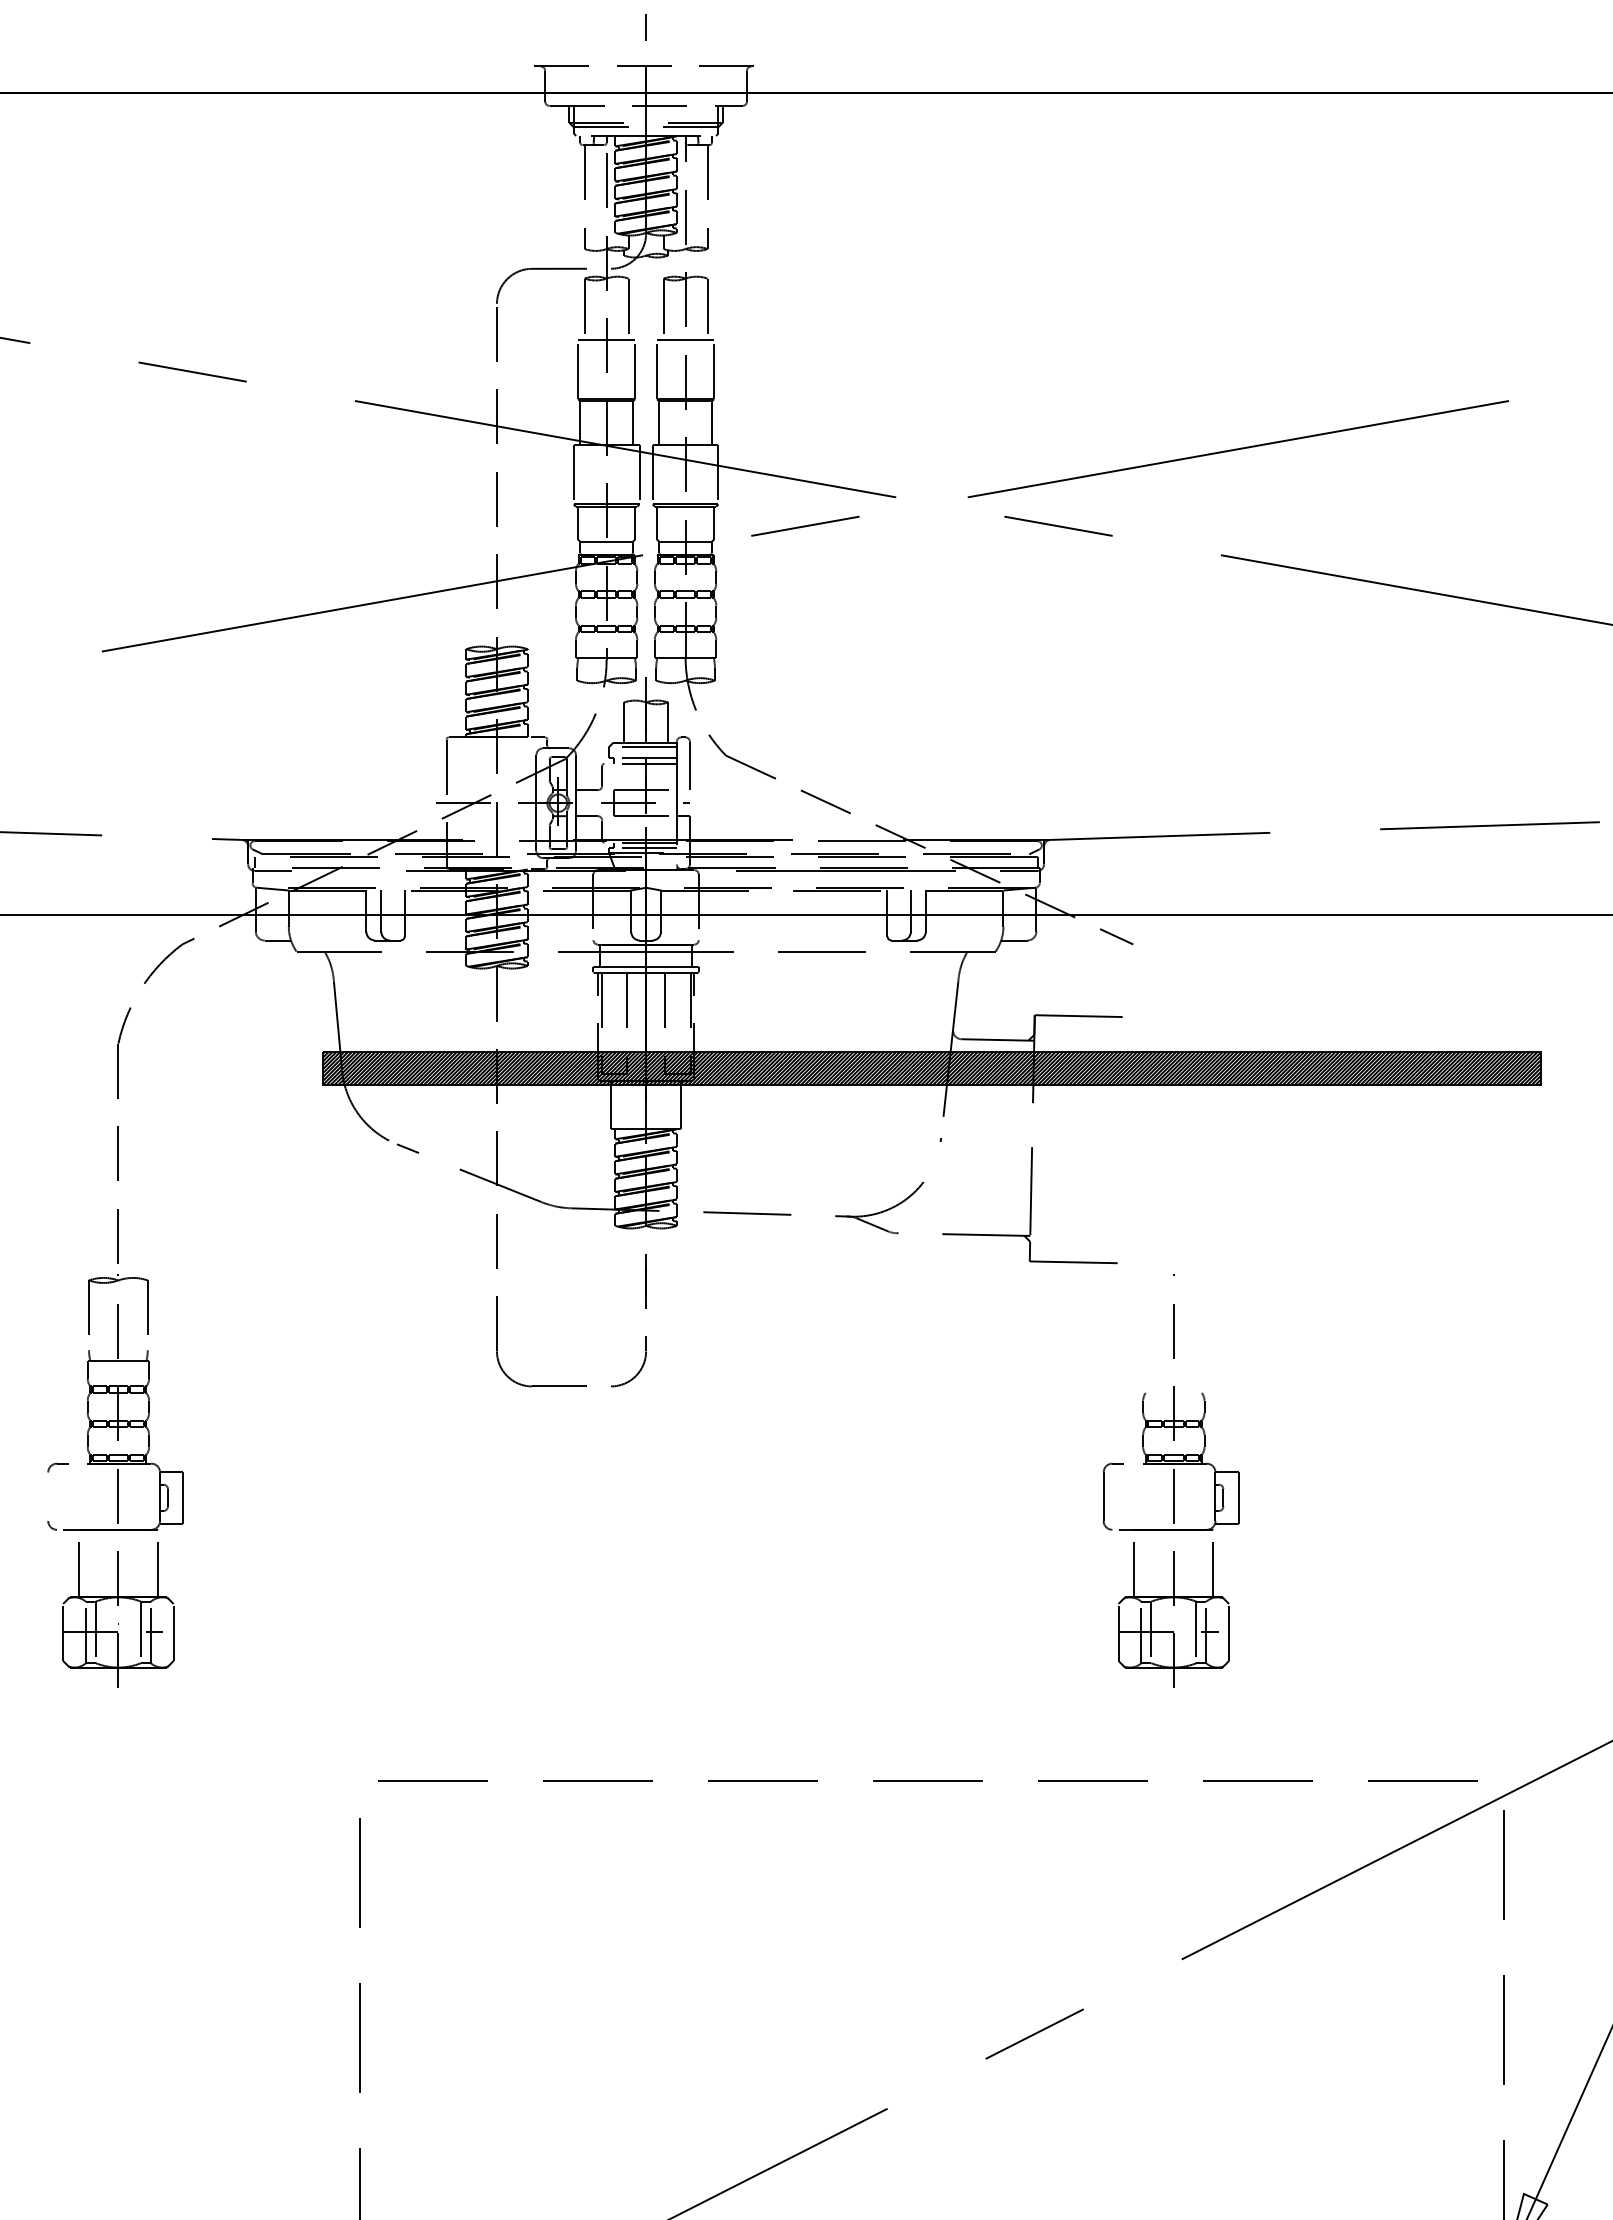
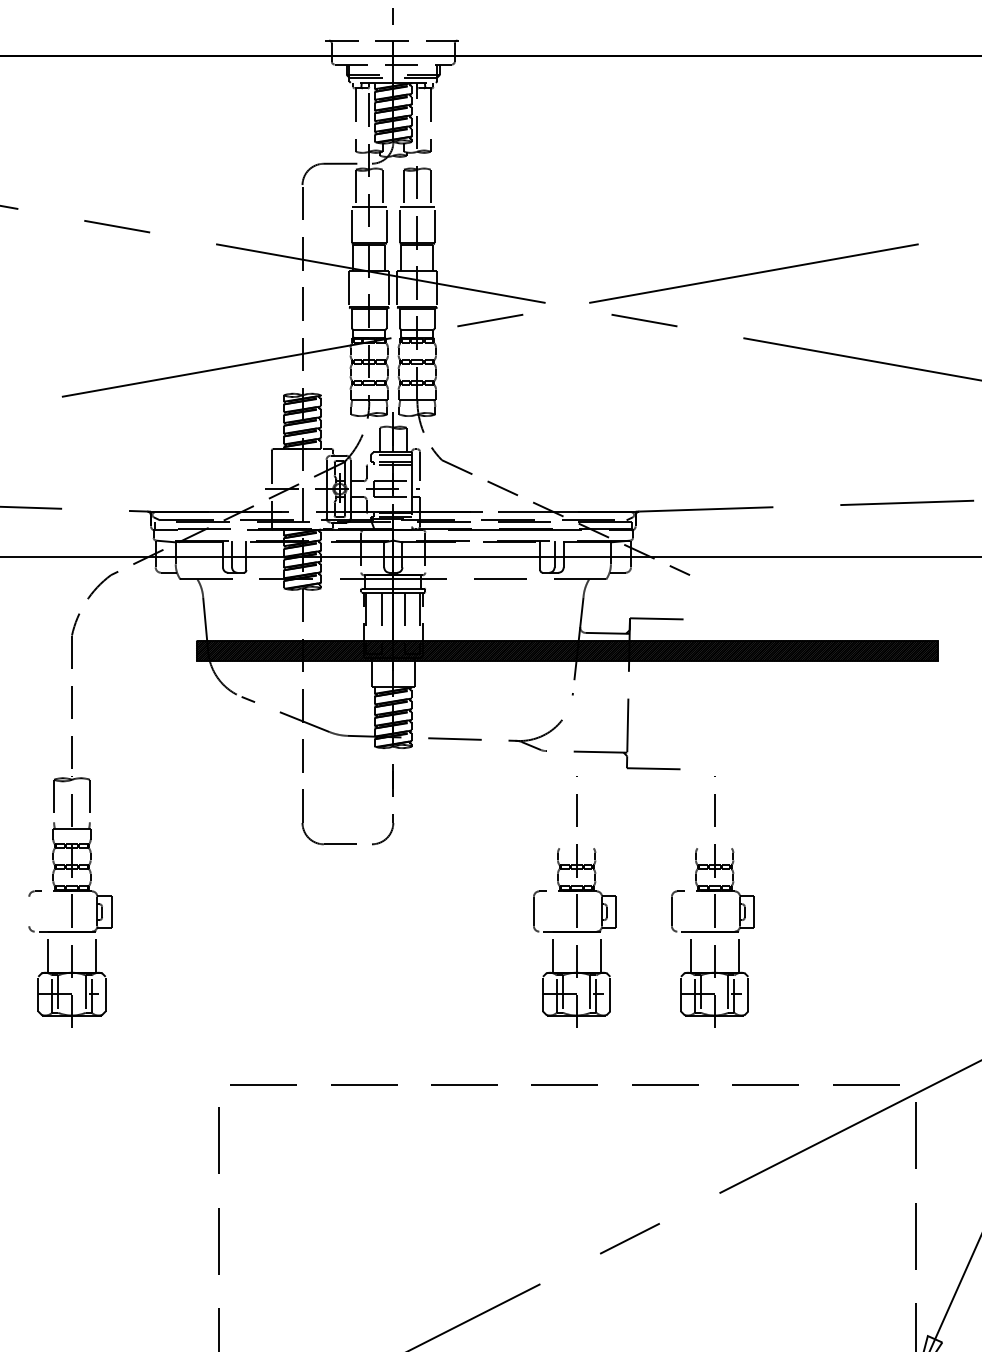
part: (943, 1480) -> (574, 901), added

